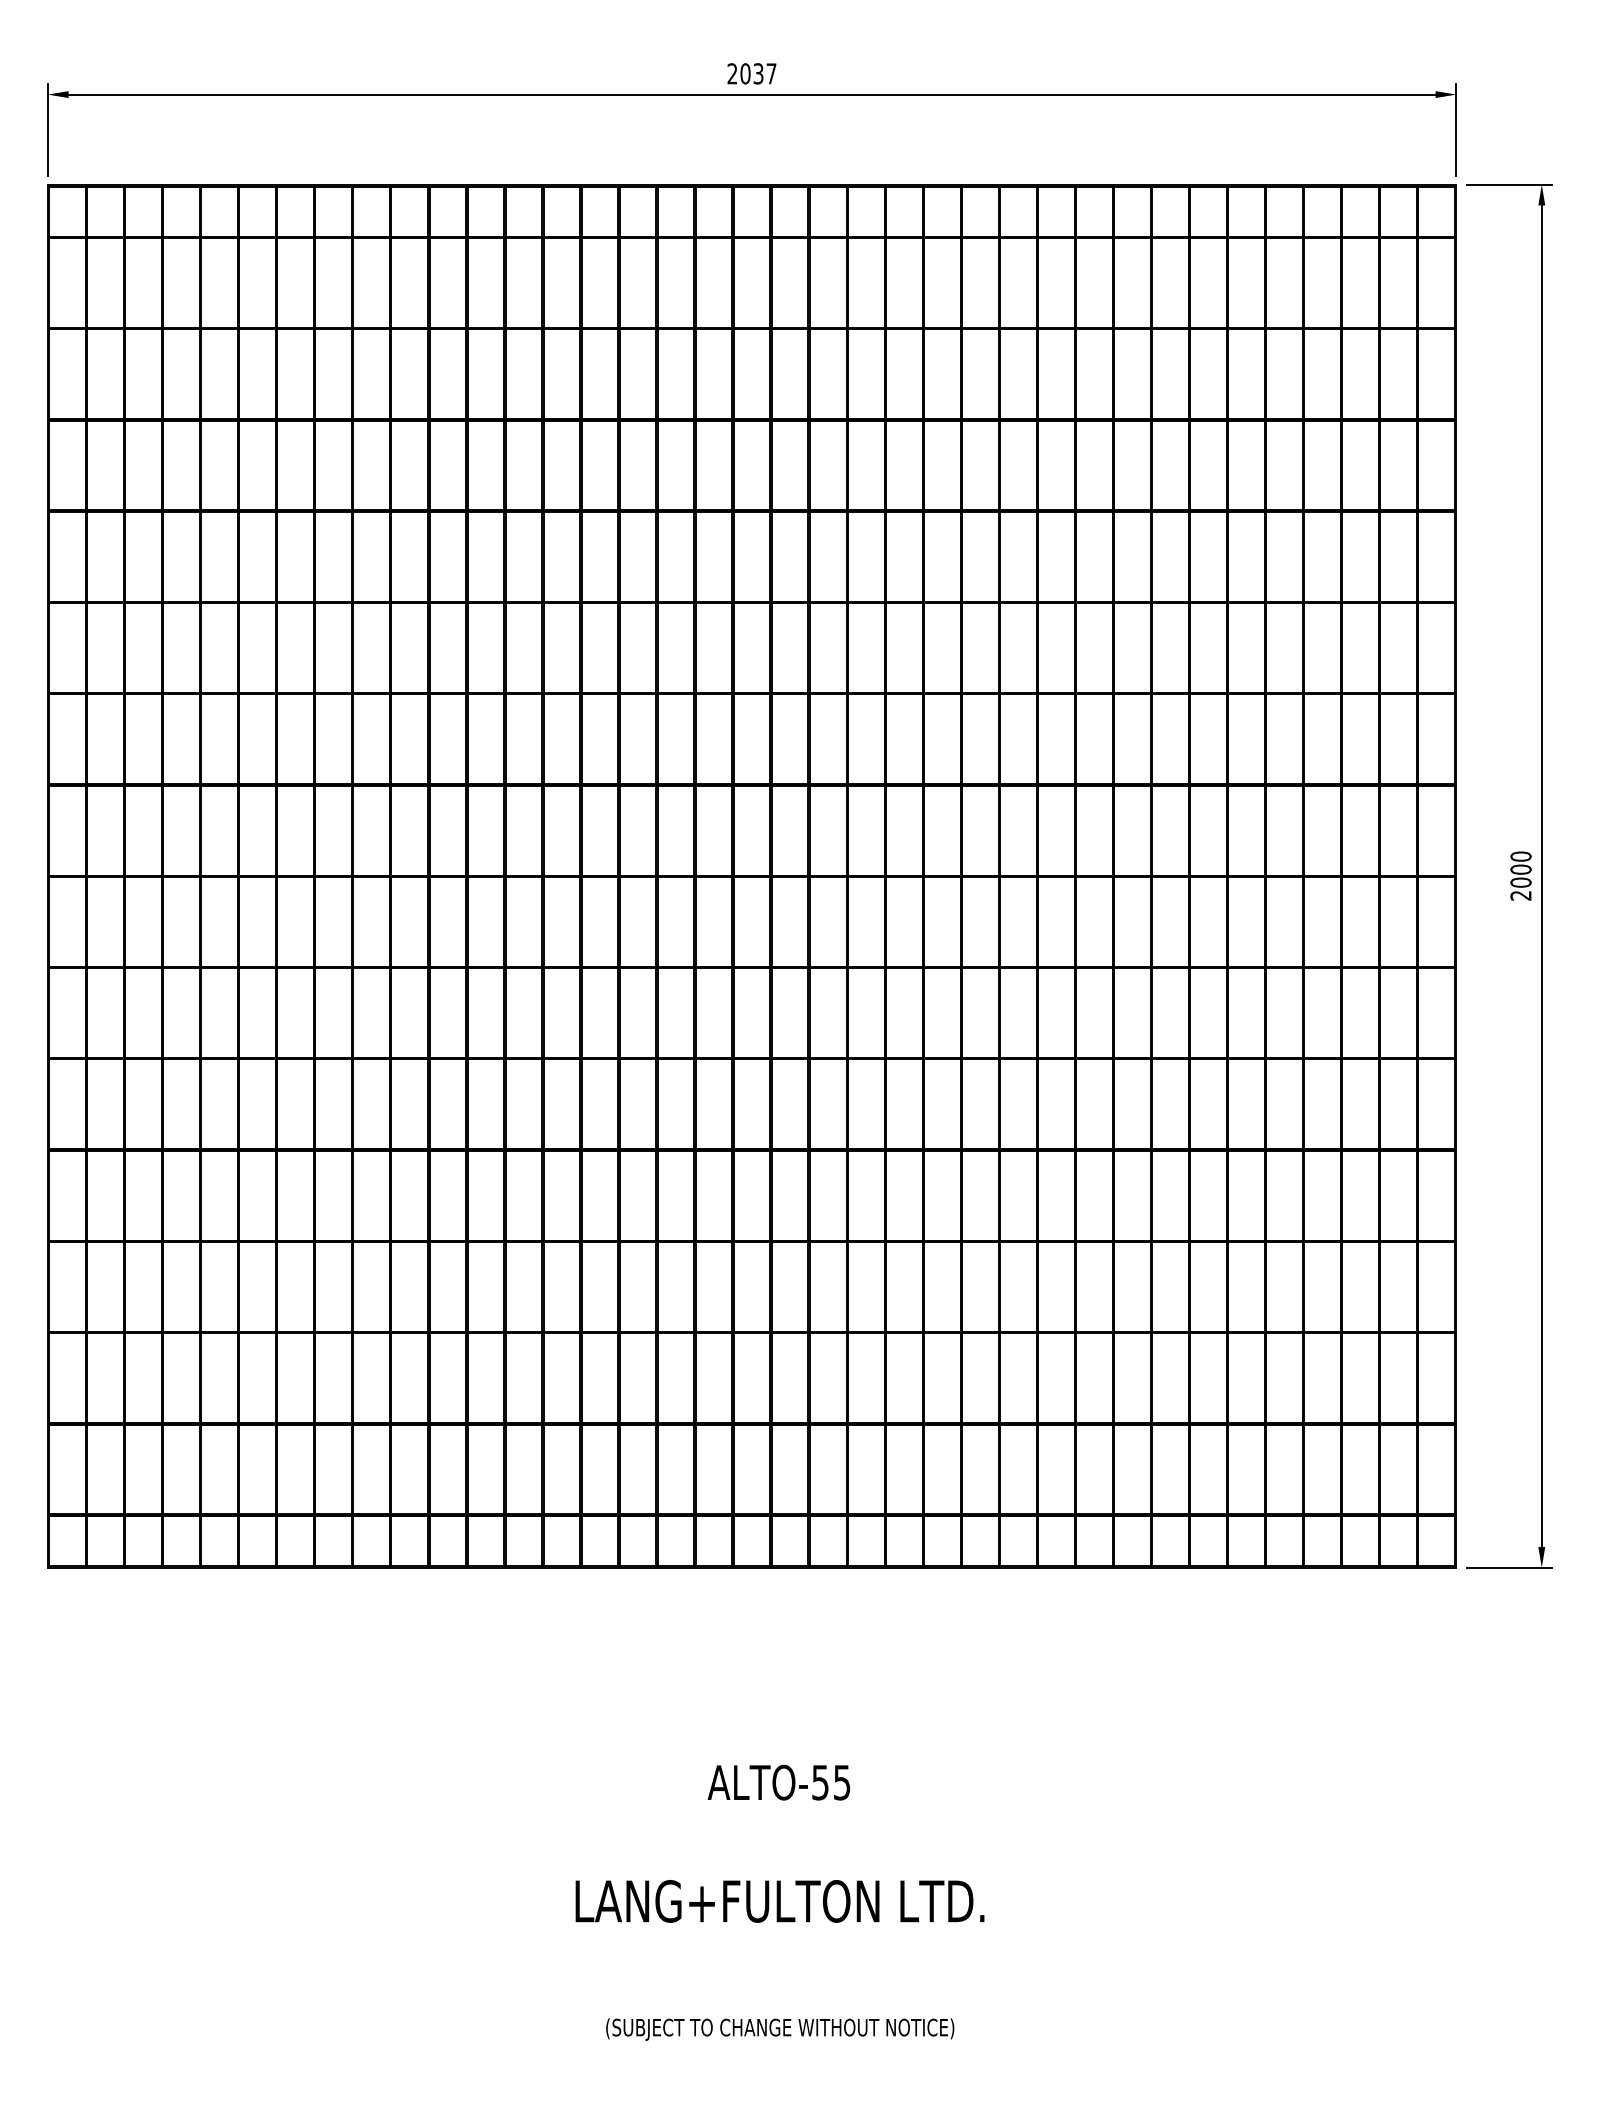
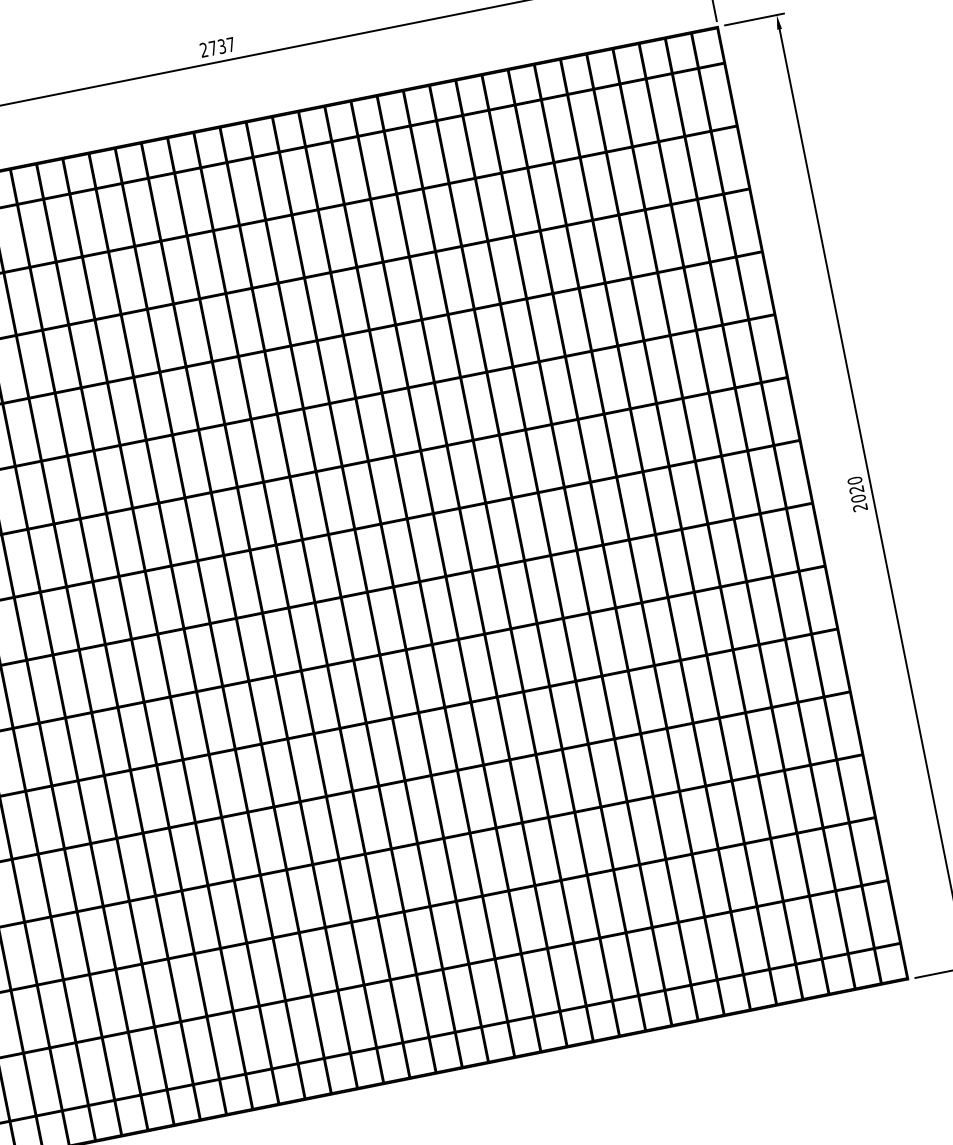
text: (745, 73) -> (213, 48), 2037 -> 2737
text: (1520, 869) -> (856, 489), 2000 -> 2020

